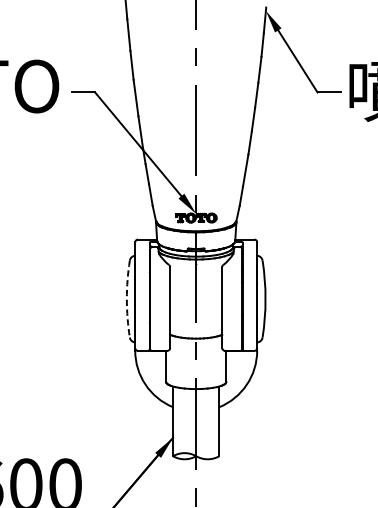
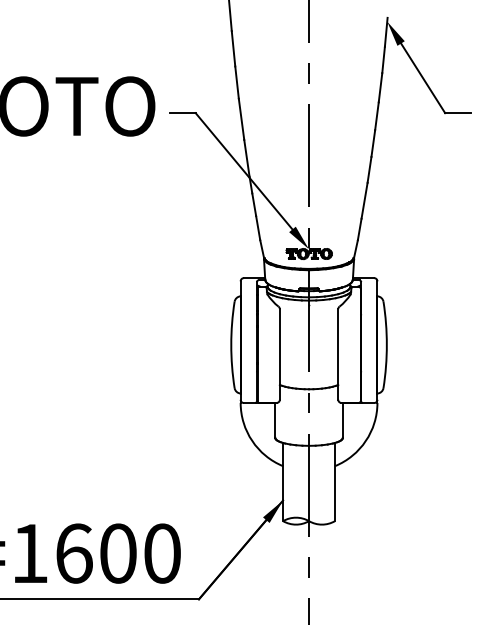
arc: (127, 298) -> (231, 344), dashed -> solid

